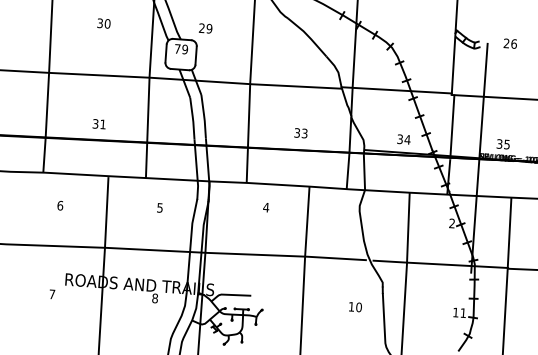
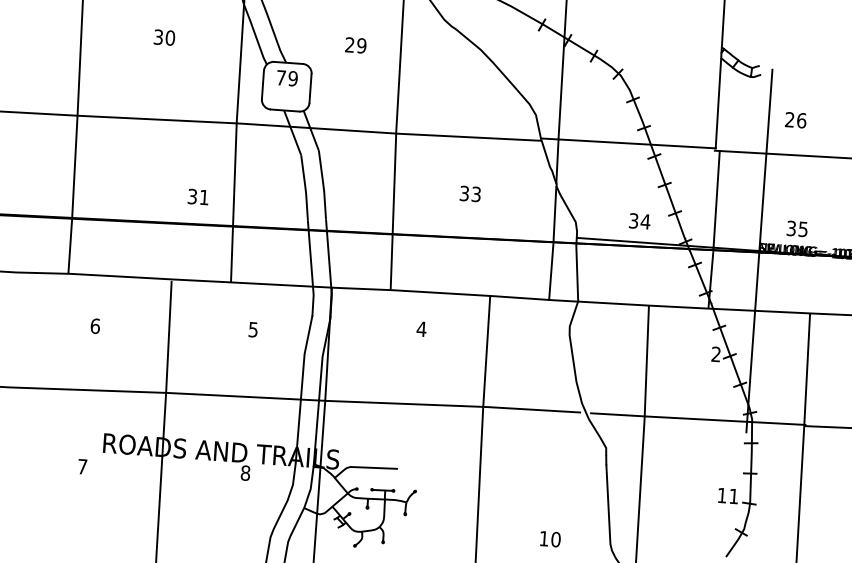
text: (205, 28) -> (355, 45), moved
text: (509, 43) -> (794, 119), moved
text: (98, 124) -> (197, 197), moved
text: (300, 133) -> (469, 194), moved
text: (355, 307) -> (550, 539), moved

